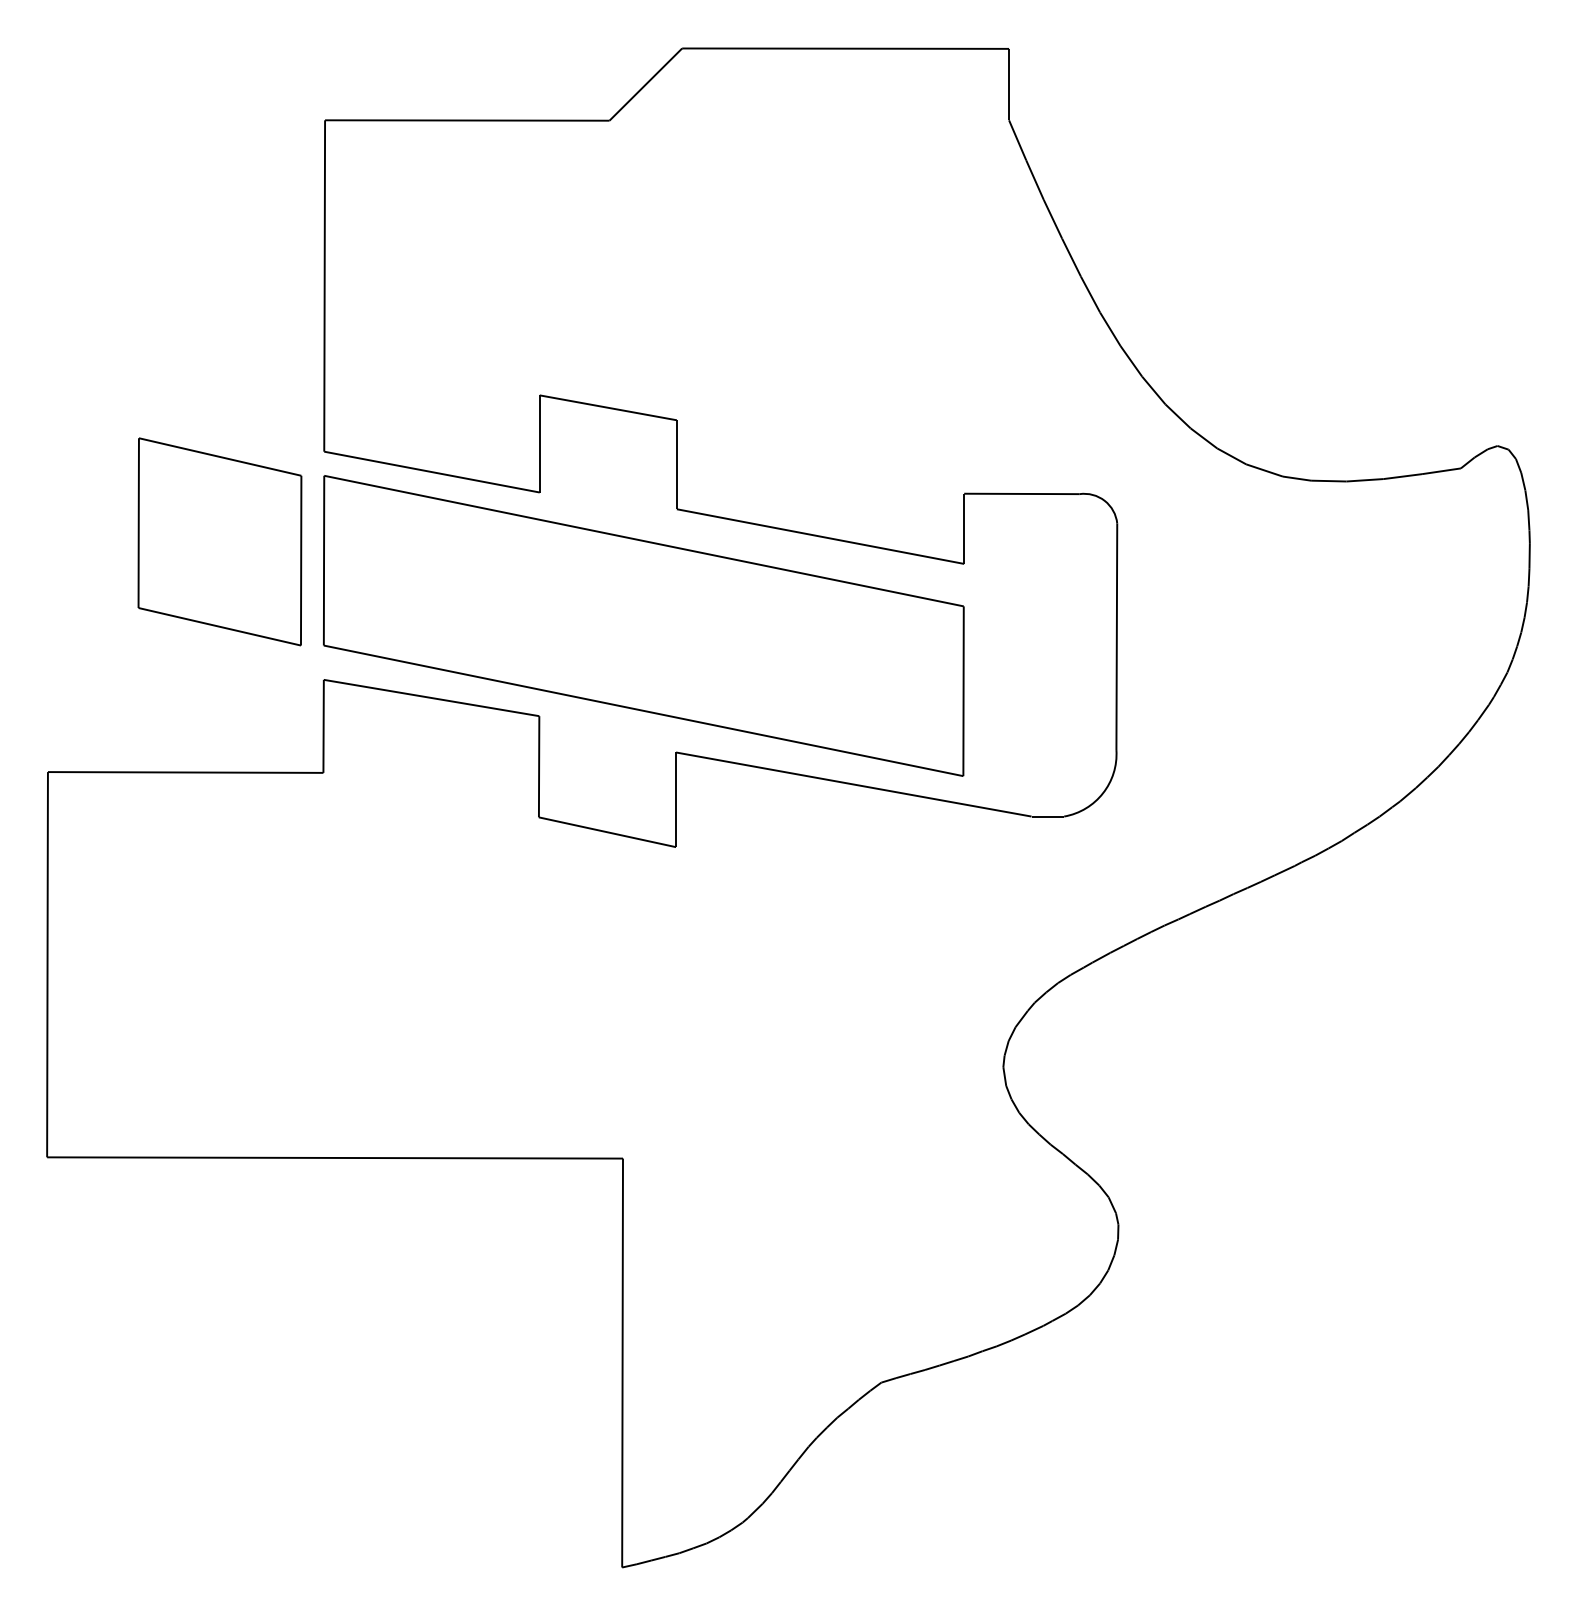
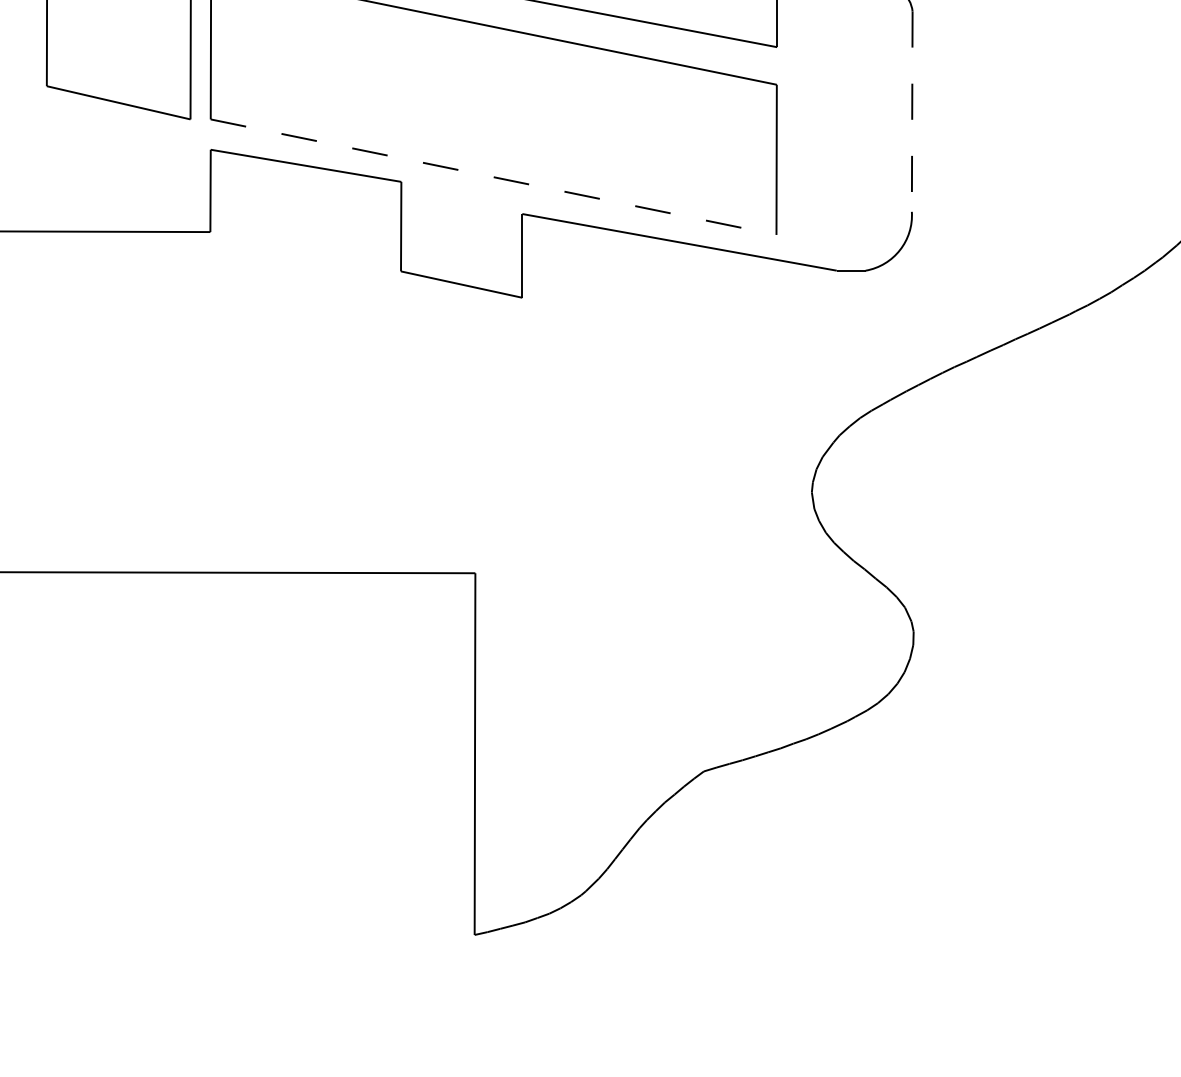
line: (1116, 637) -> (911, 112), solid -> dashed
line: (644, 710) -> (494, 176), solid -> dashed

